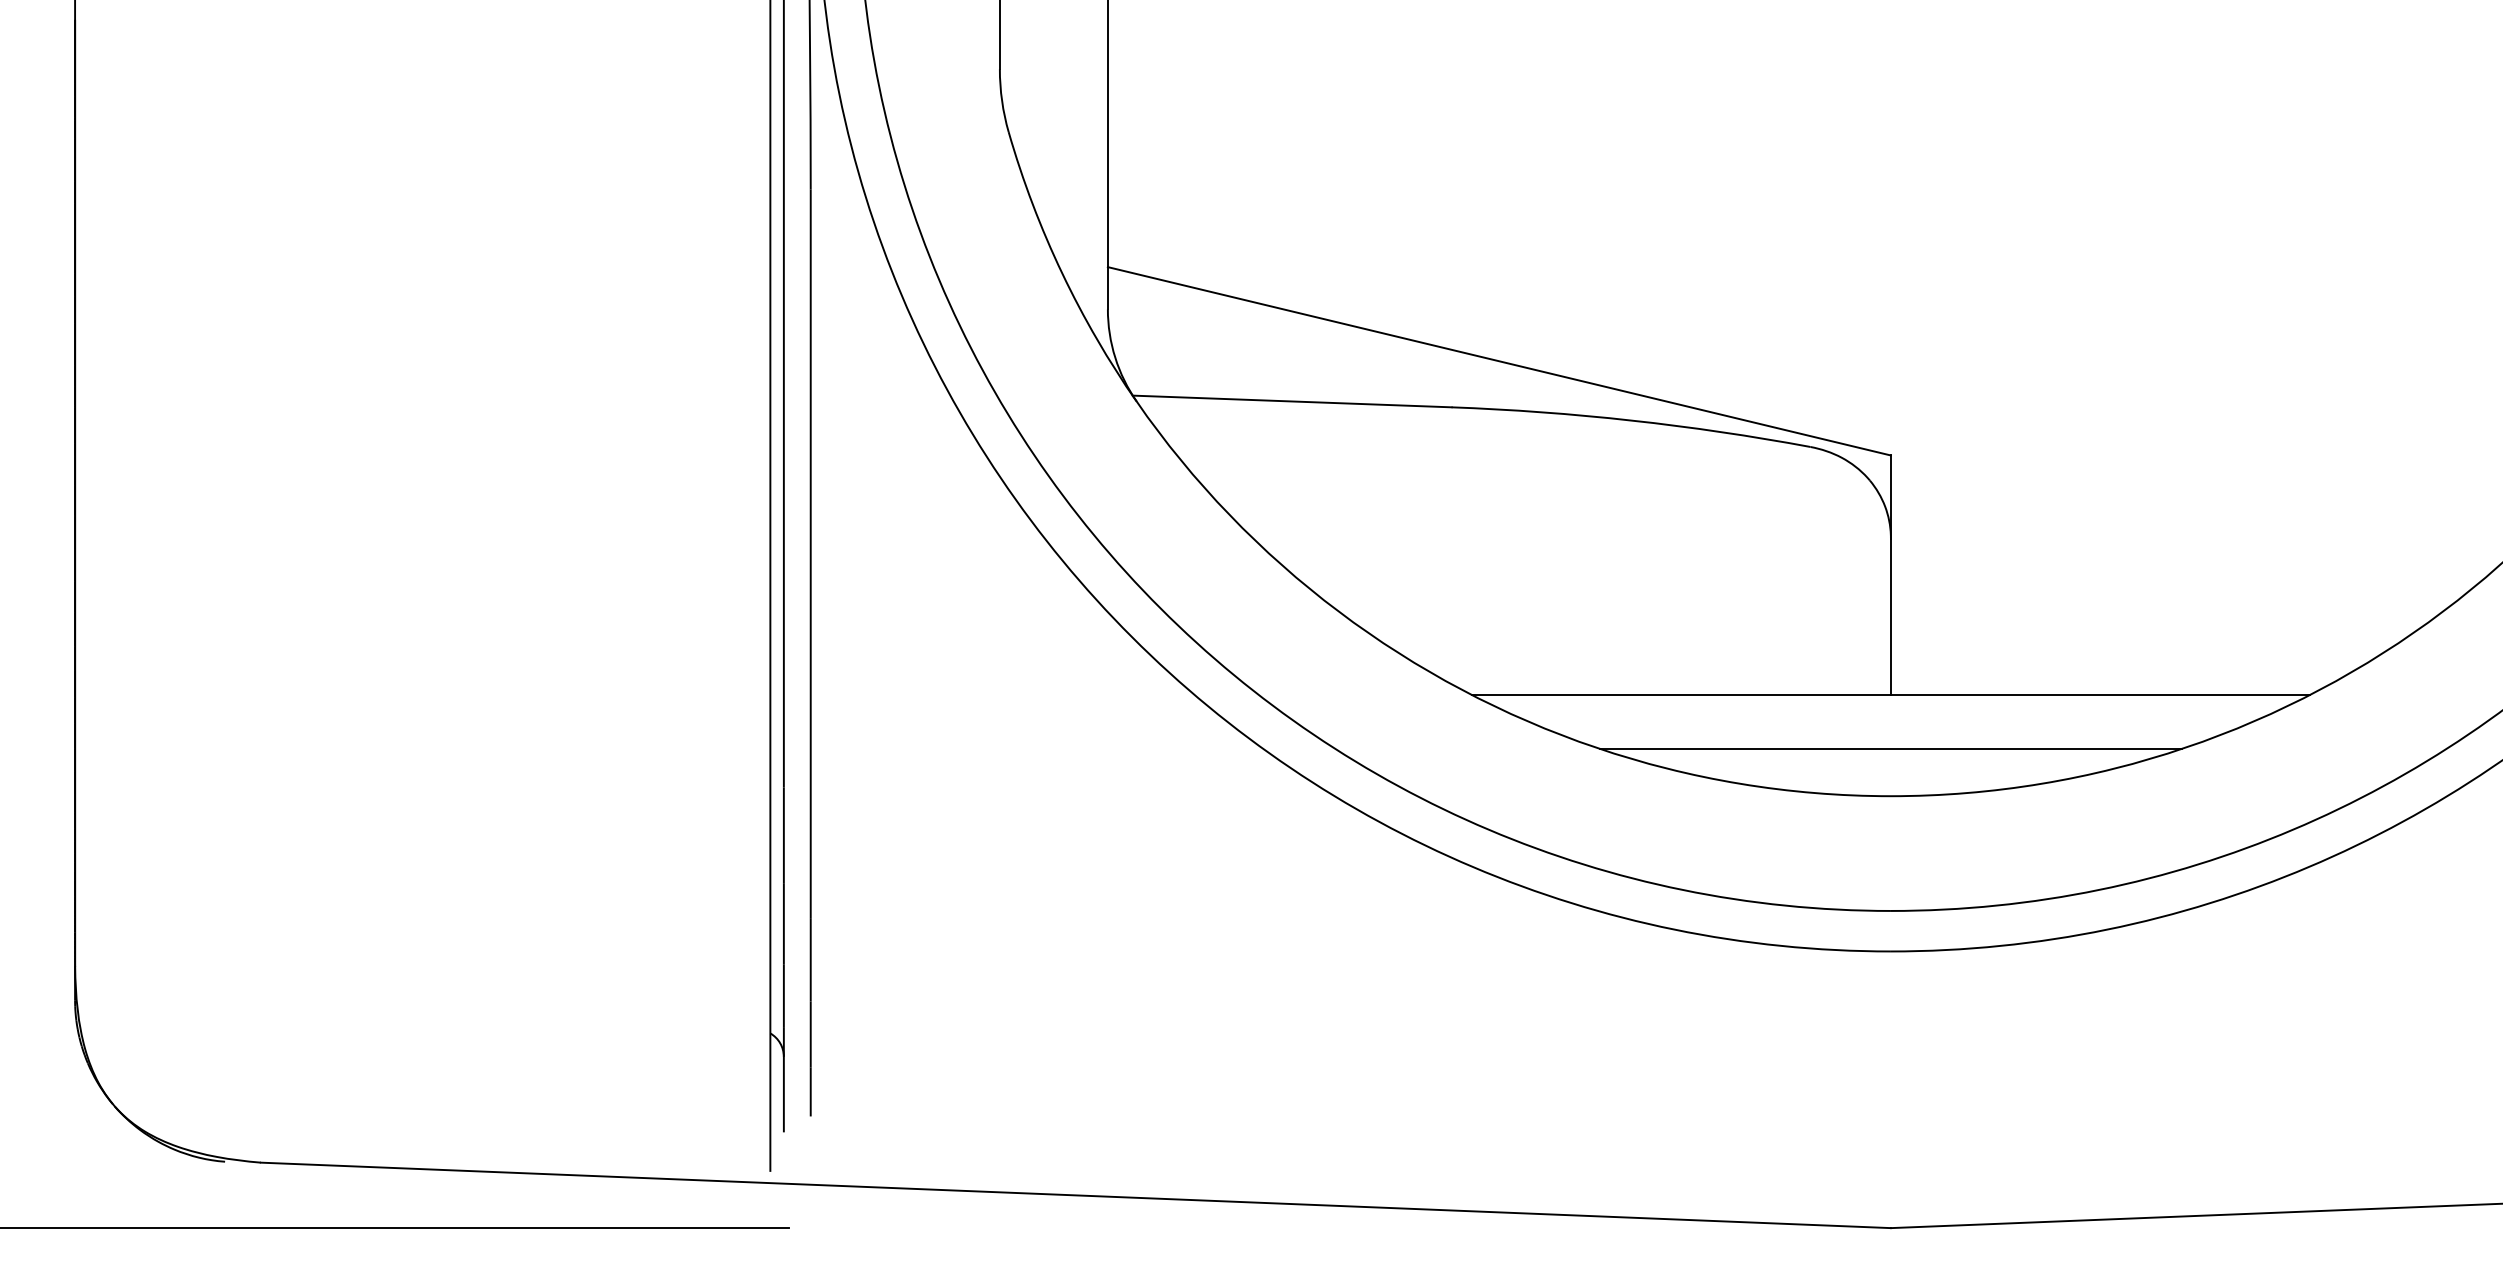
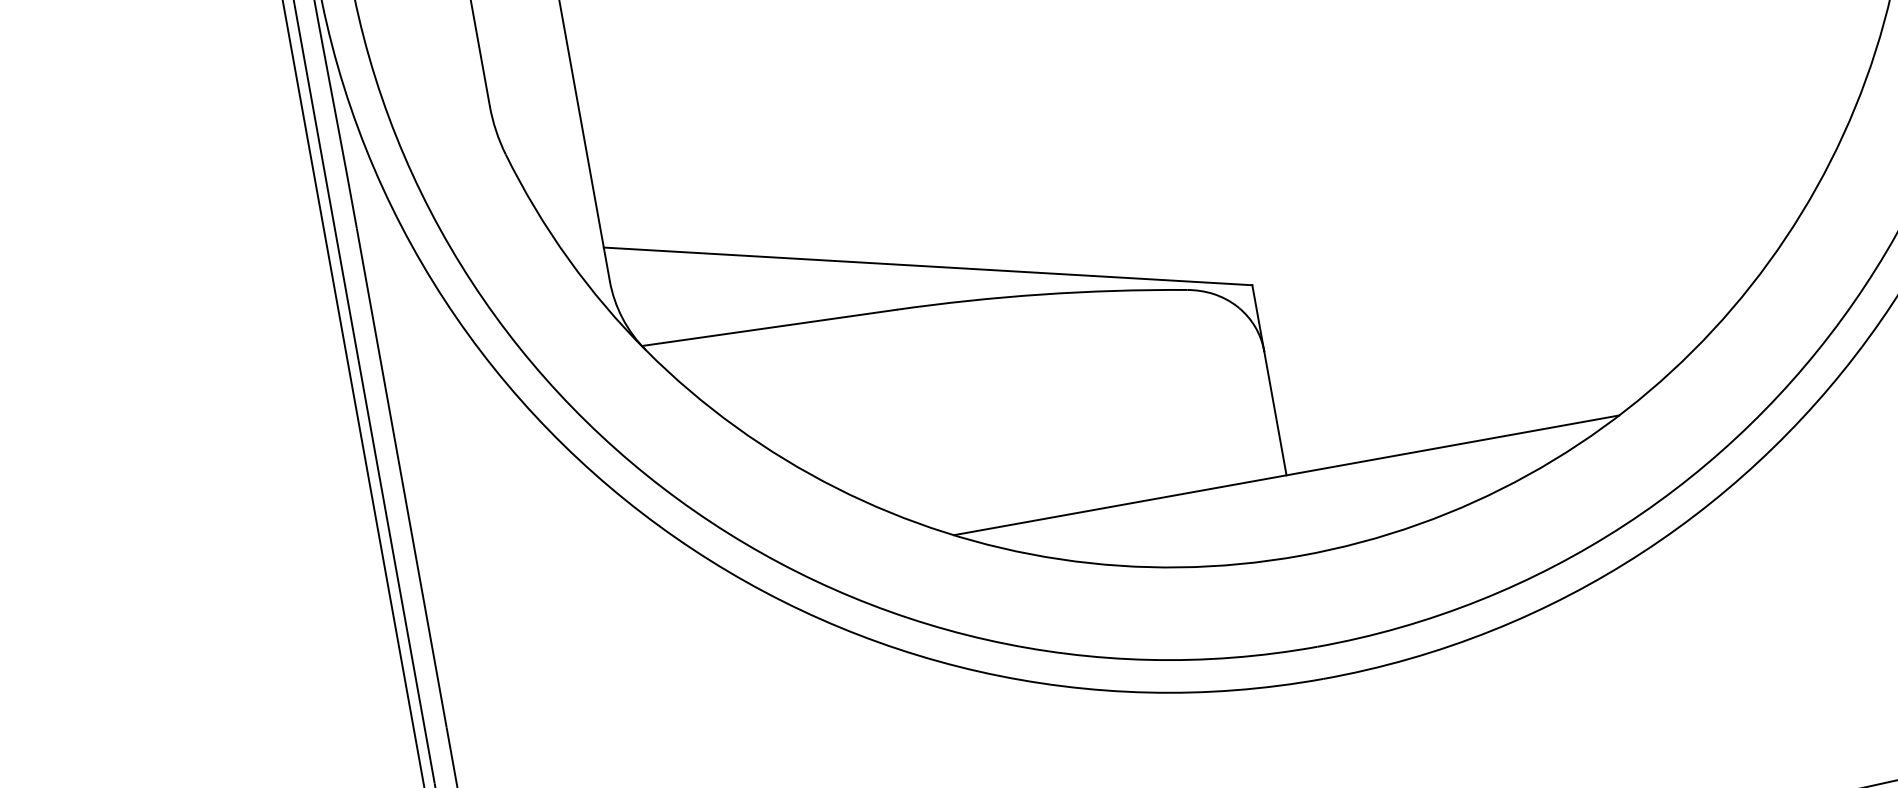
line: (1890, 748) -> (1293, 517), removed

